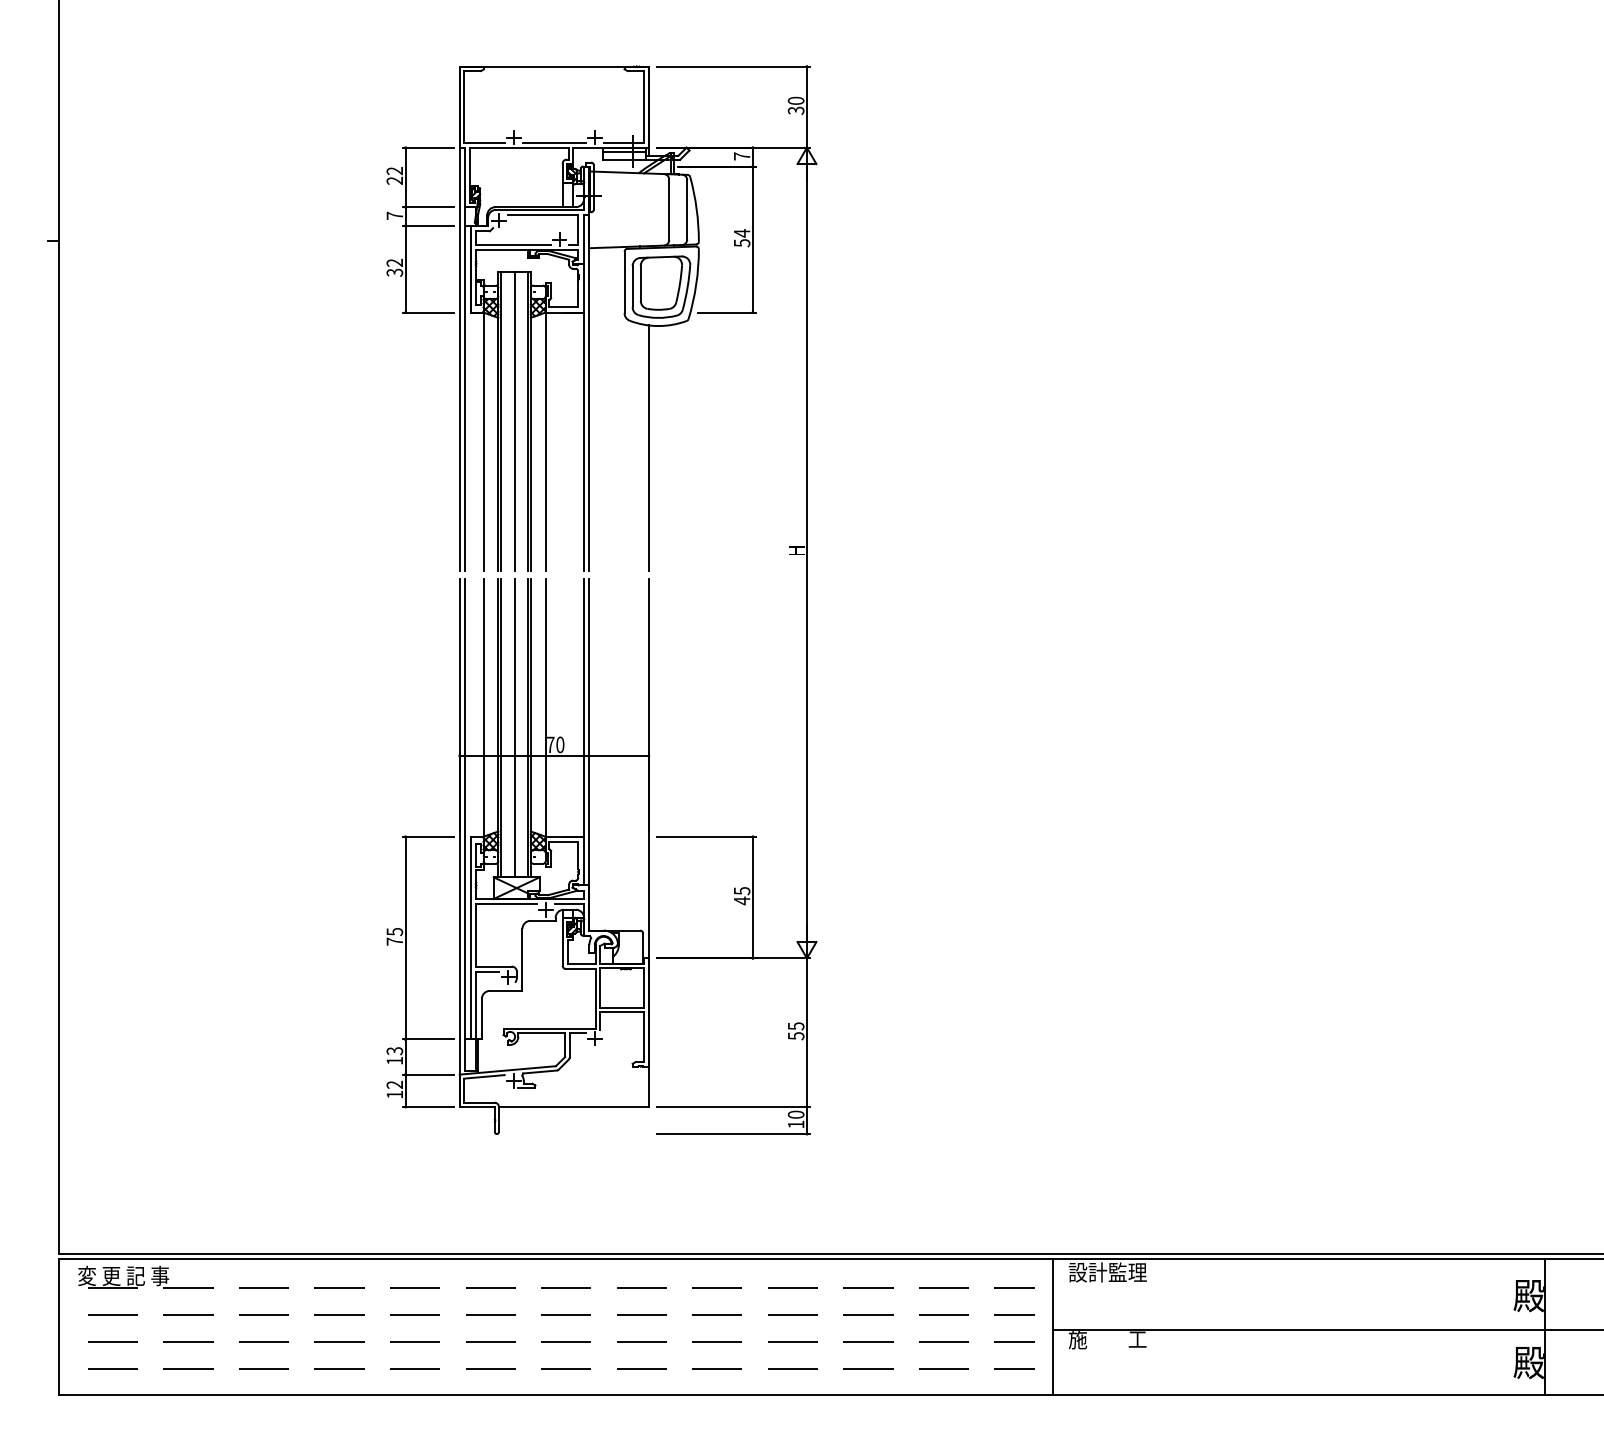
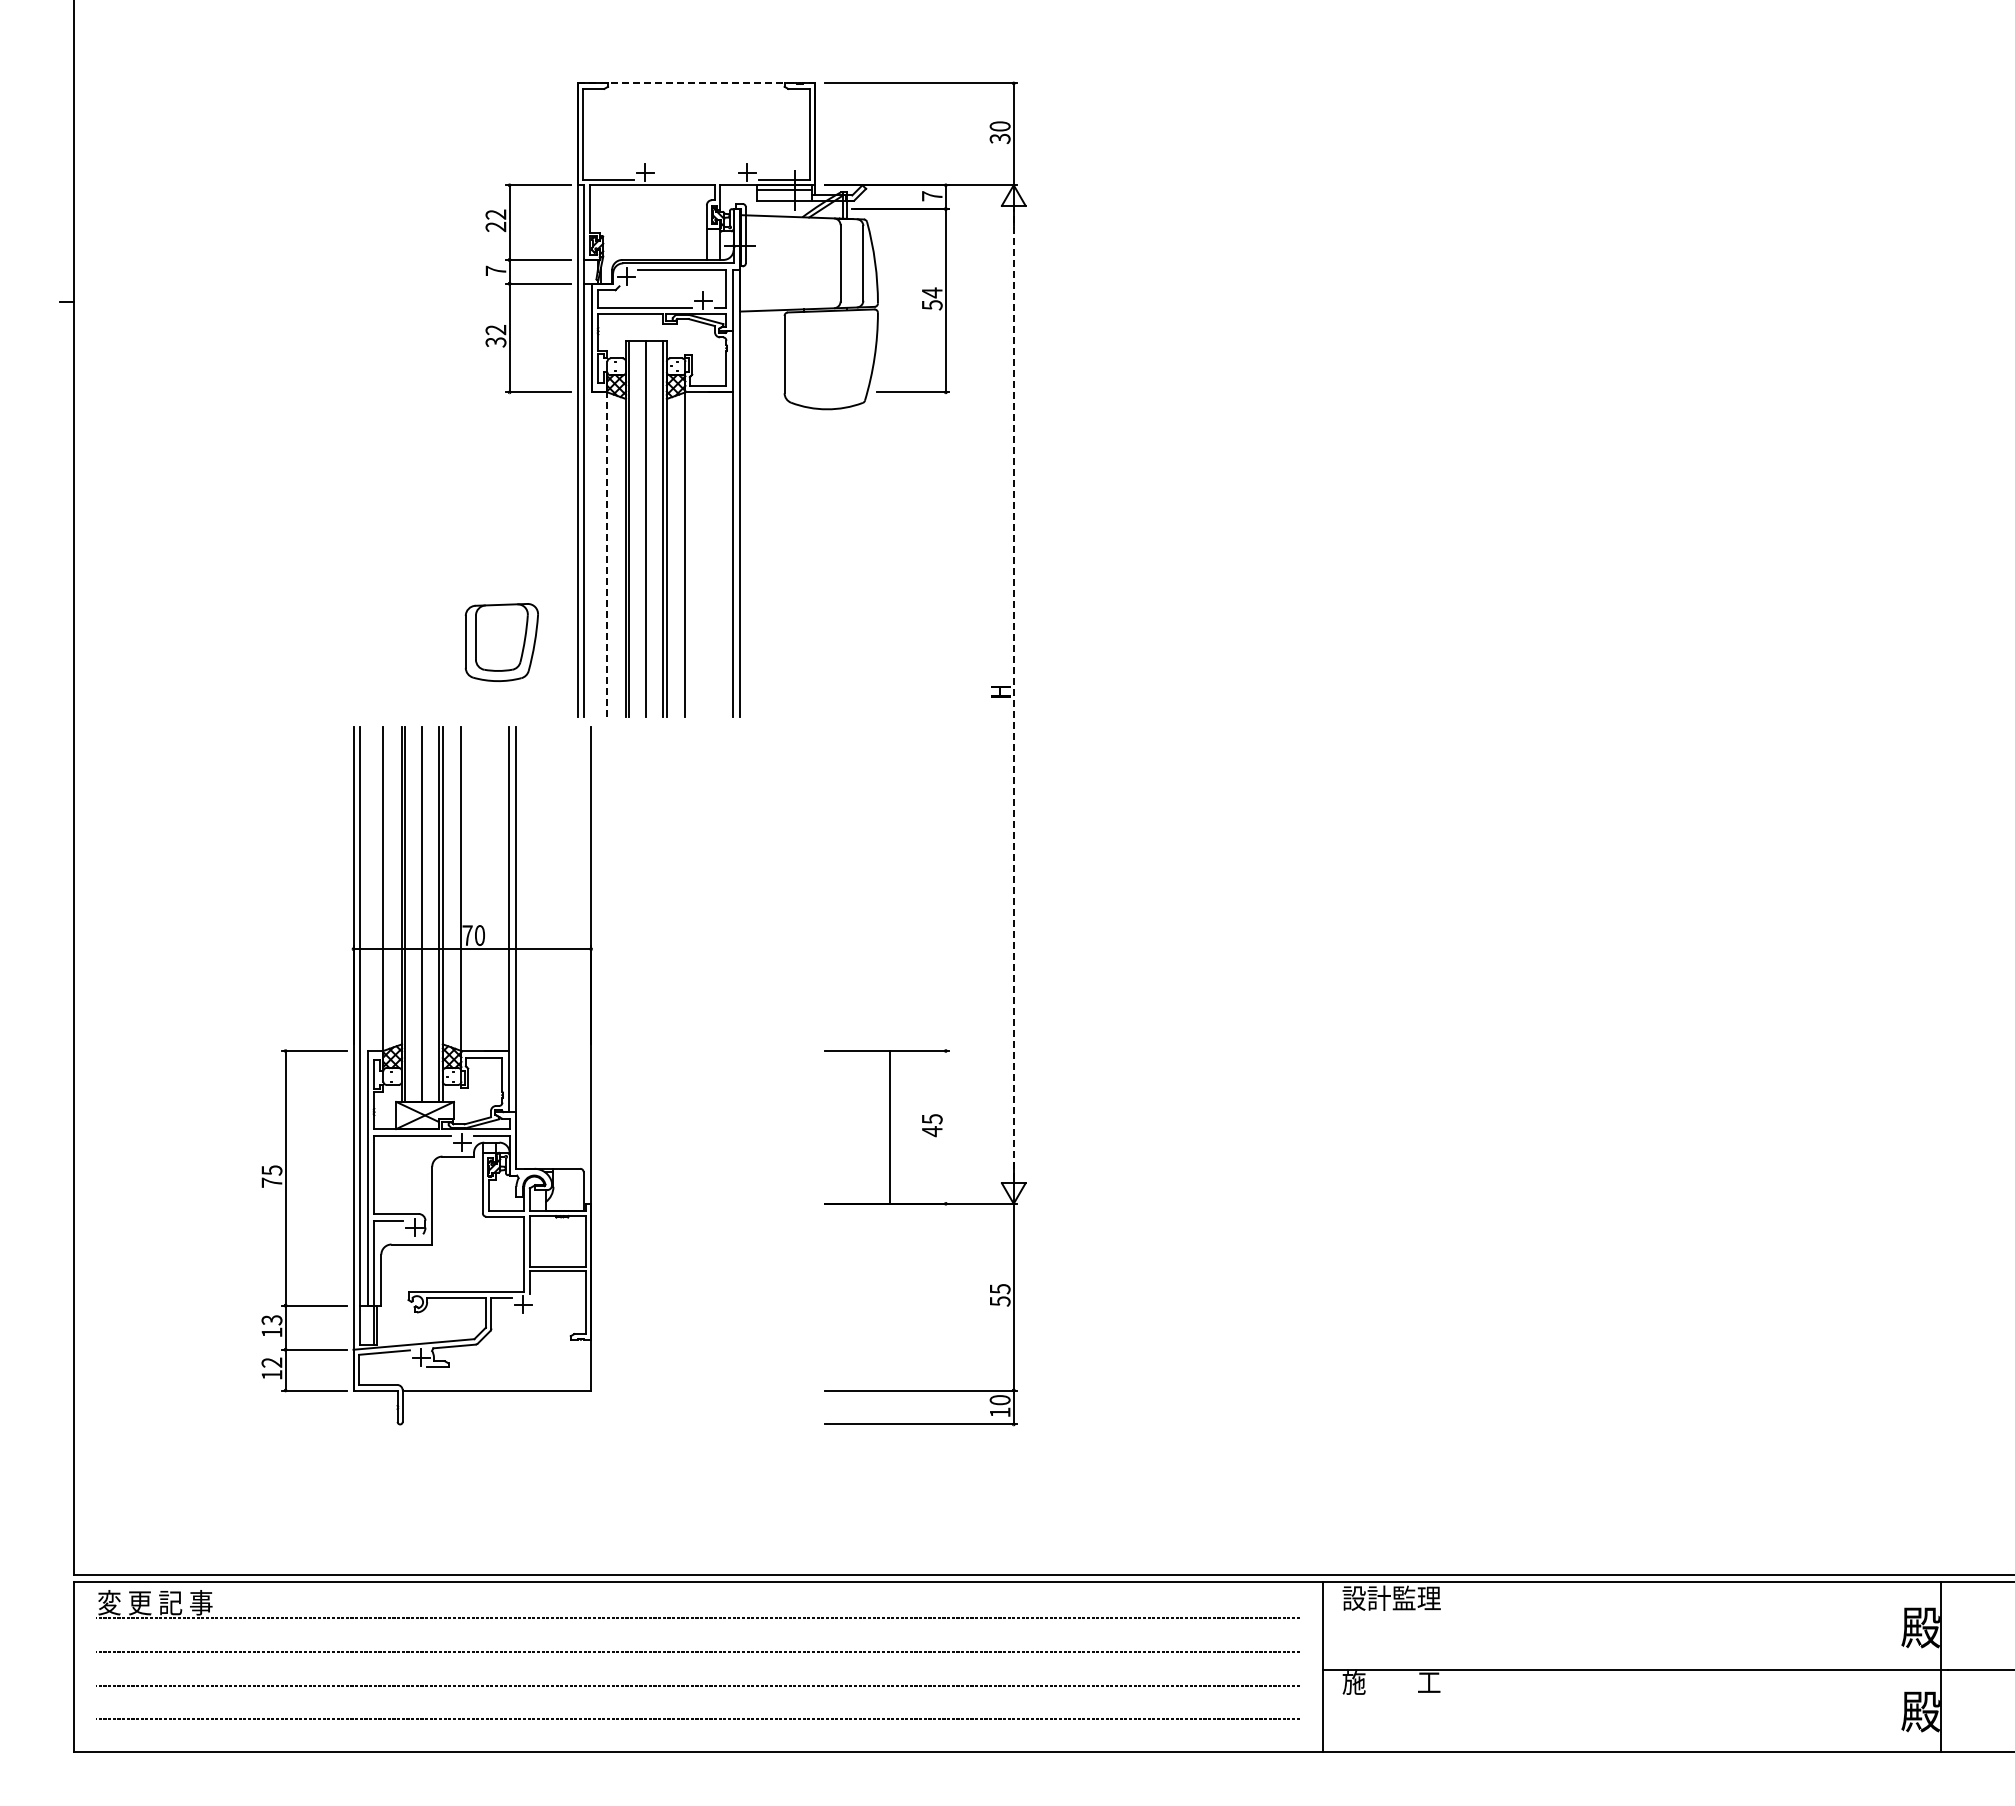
line: (554, 66) -> (696, 83), solid -> dashed
line: (553, 143) -> (695, 179), removed
part: (661, 287) -> (501, 642), moved
line: (483, 440) -> (607, 553), solid -> dashed
line: (649, 447) -> (815, 562), removed
line: (806, 553) -> (1013, 694), solid -> dashed
part: (517, 856) -> (426, 1075), moved
line: (752, 897) -> (889, 1127), moved

